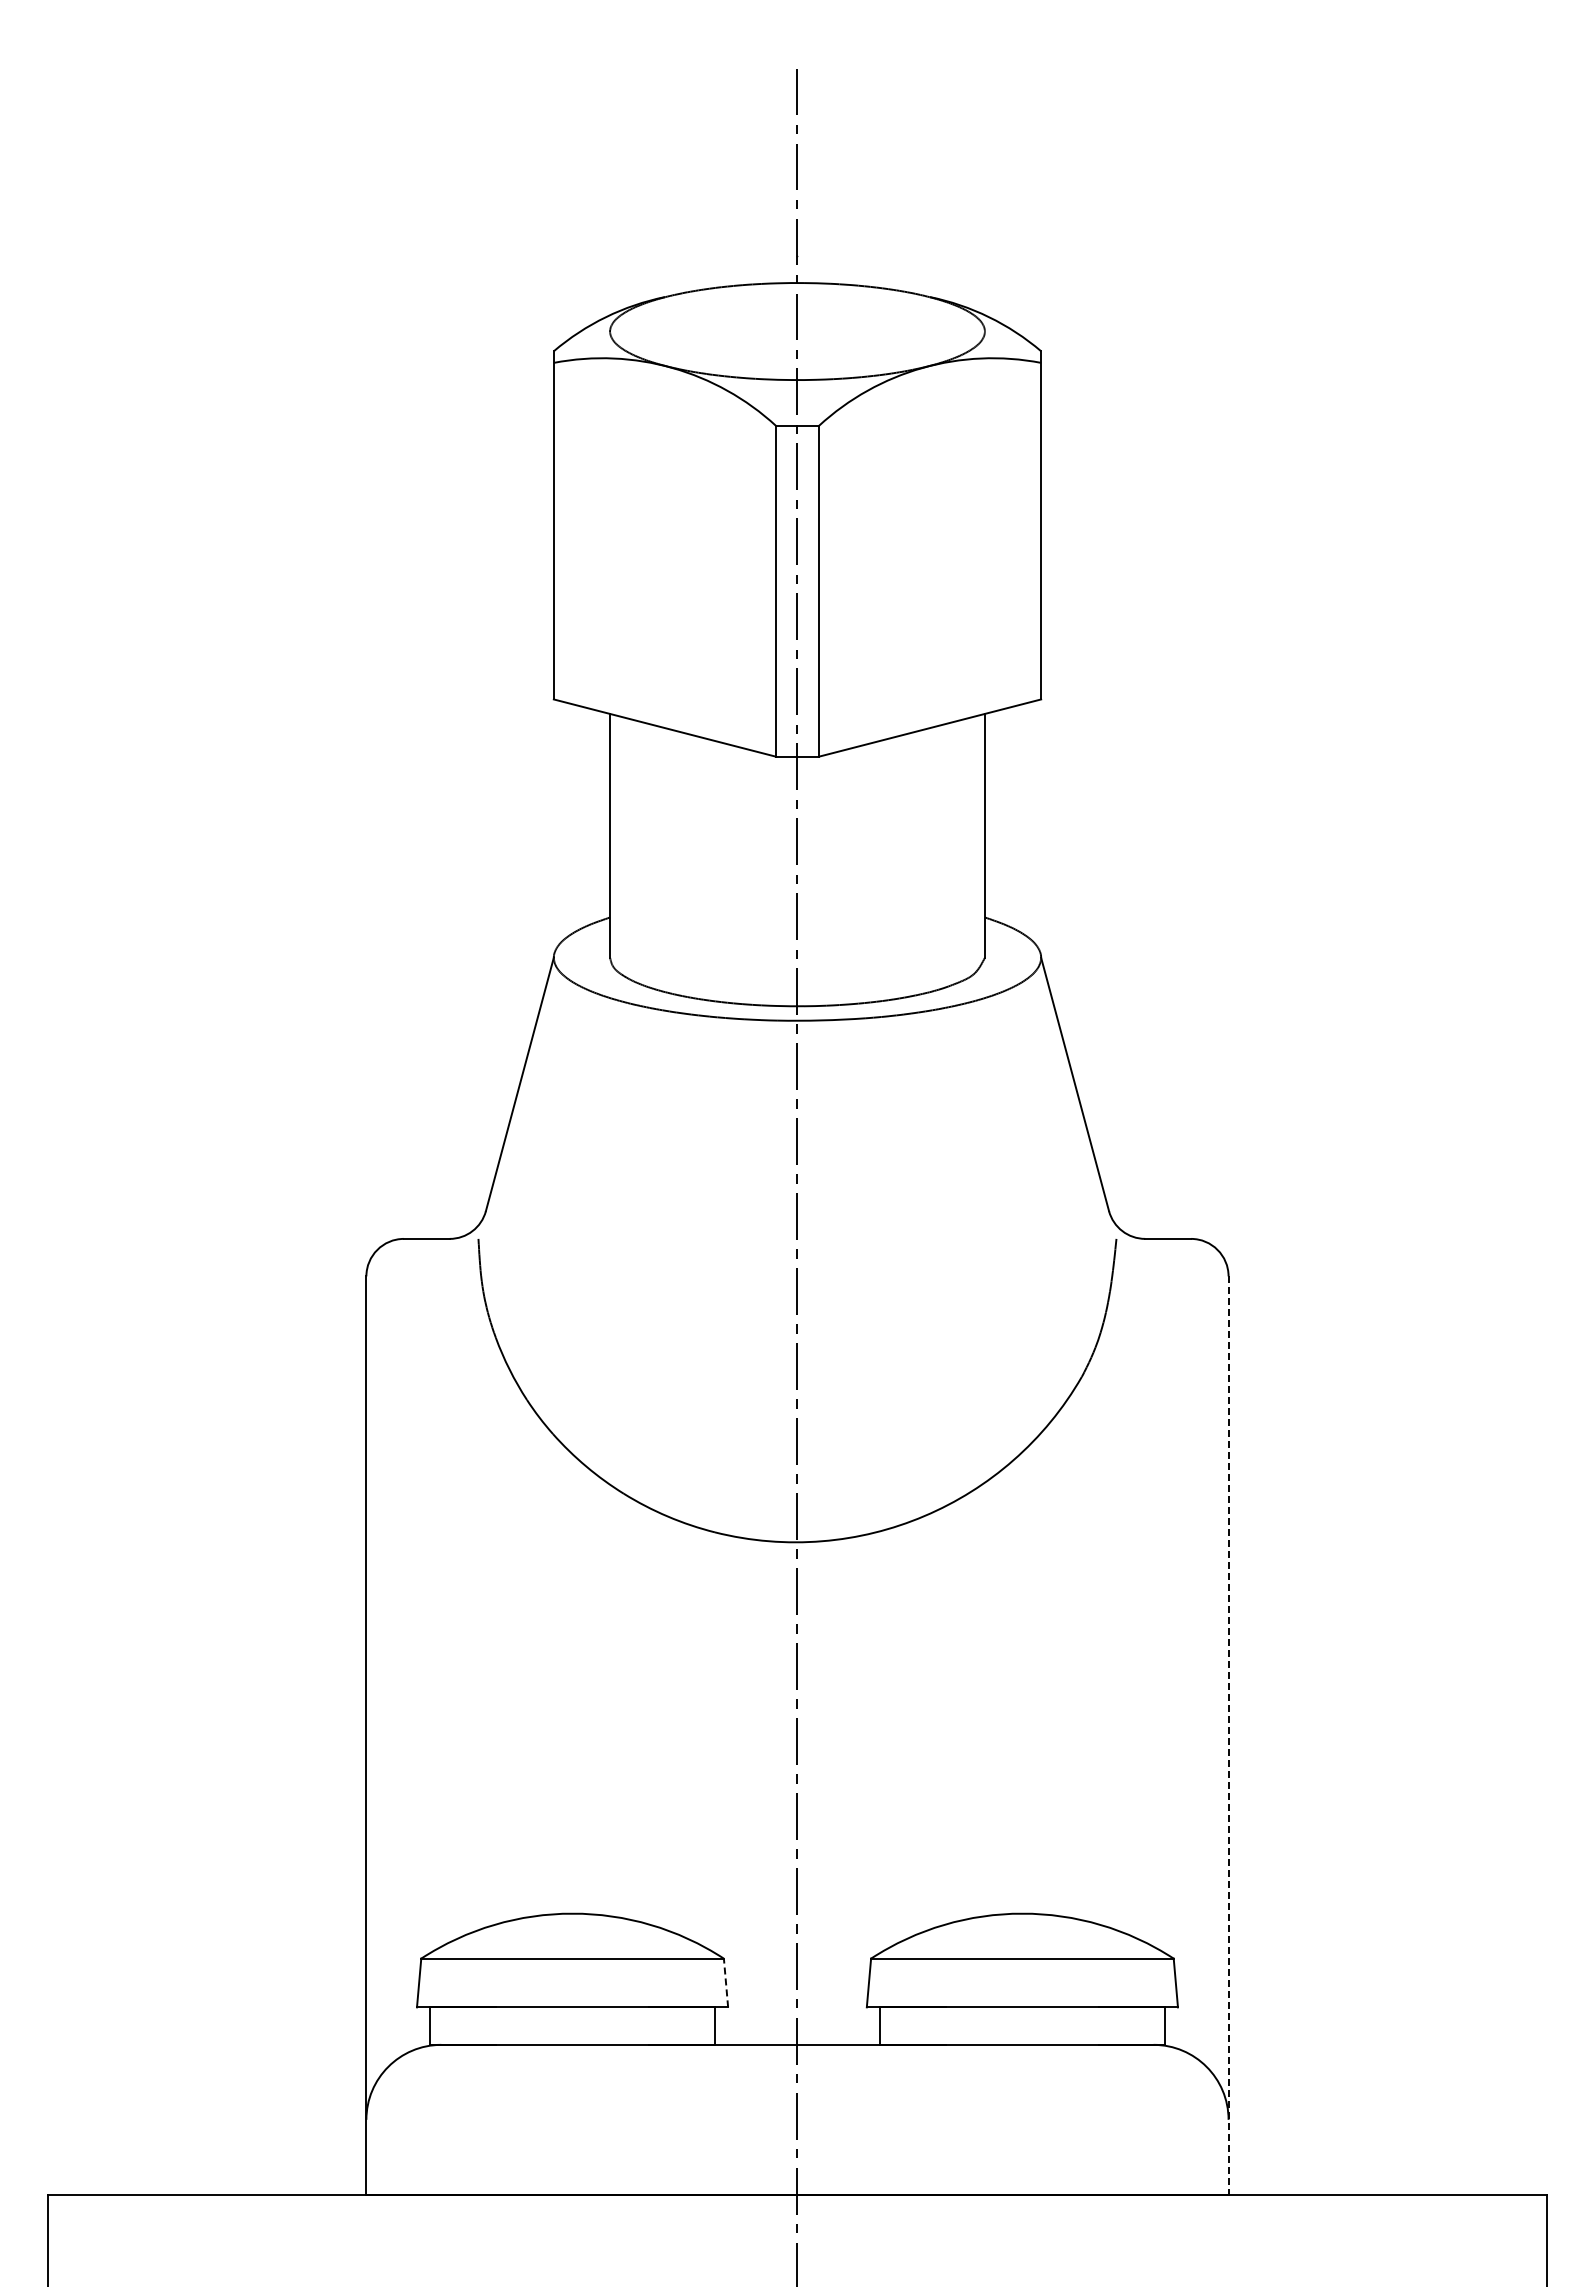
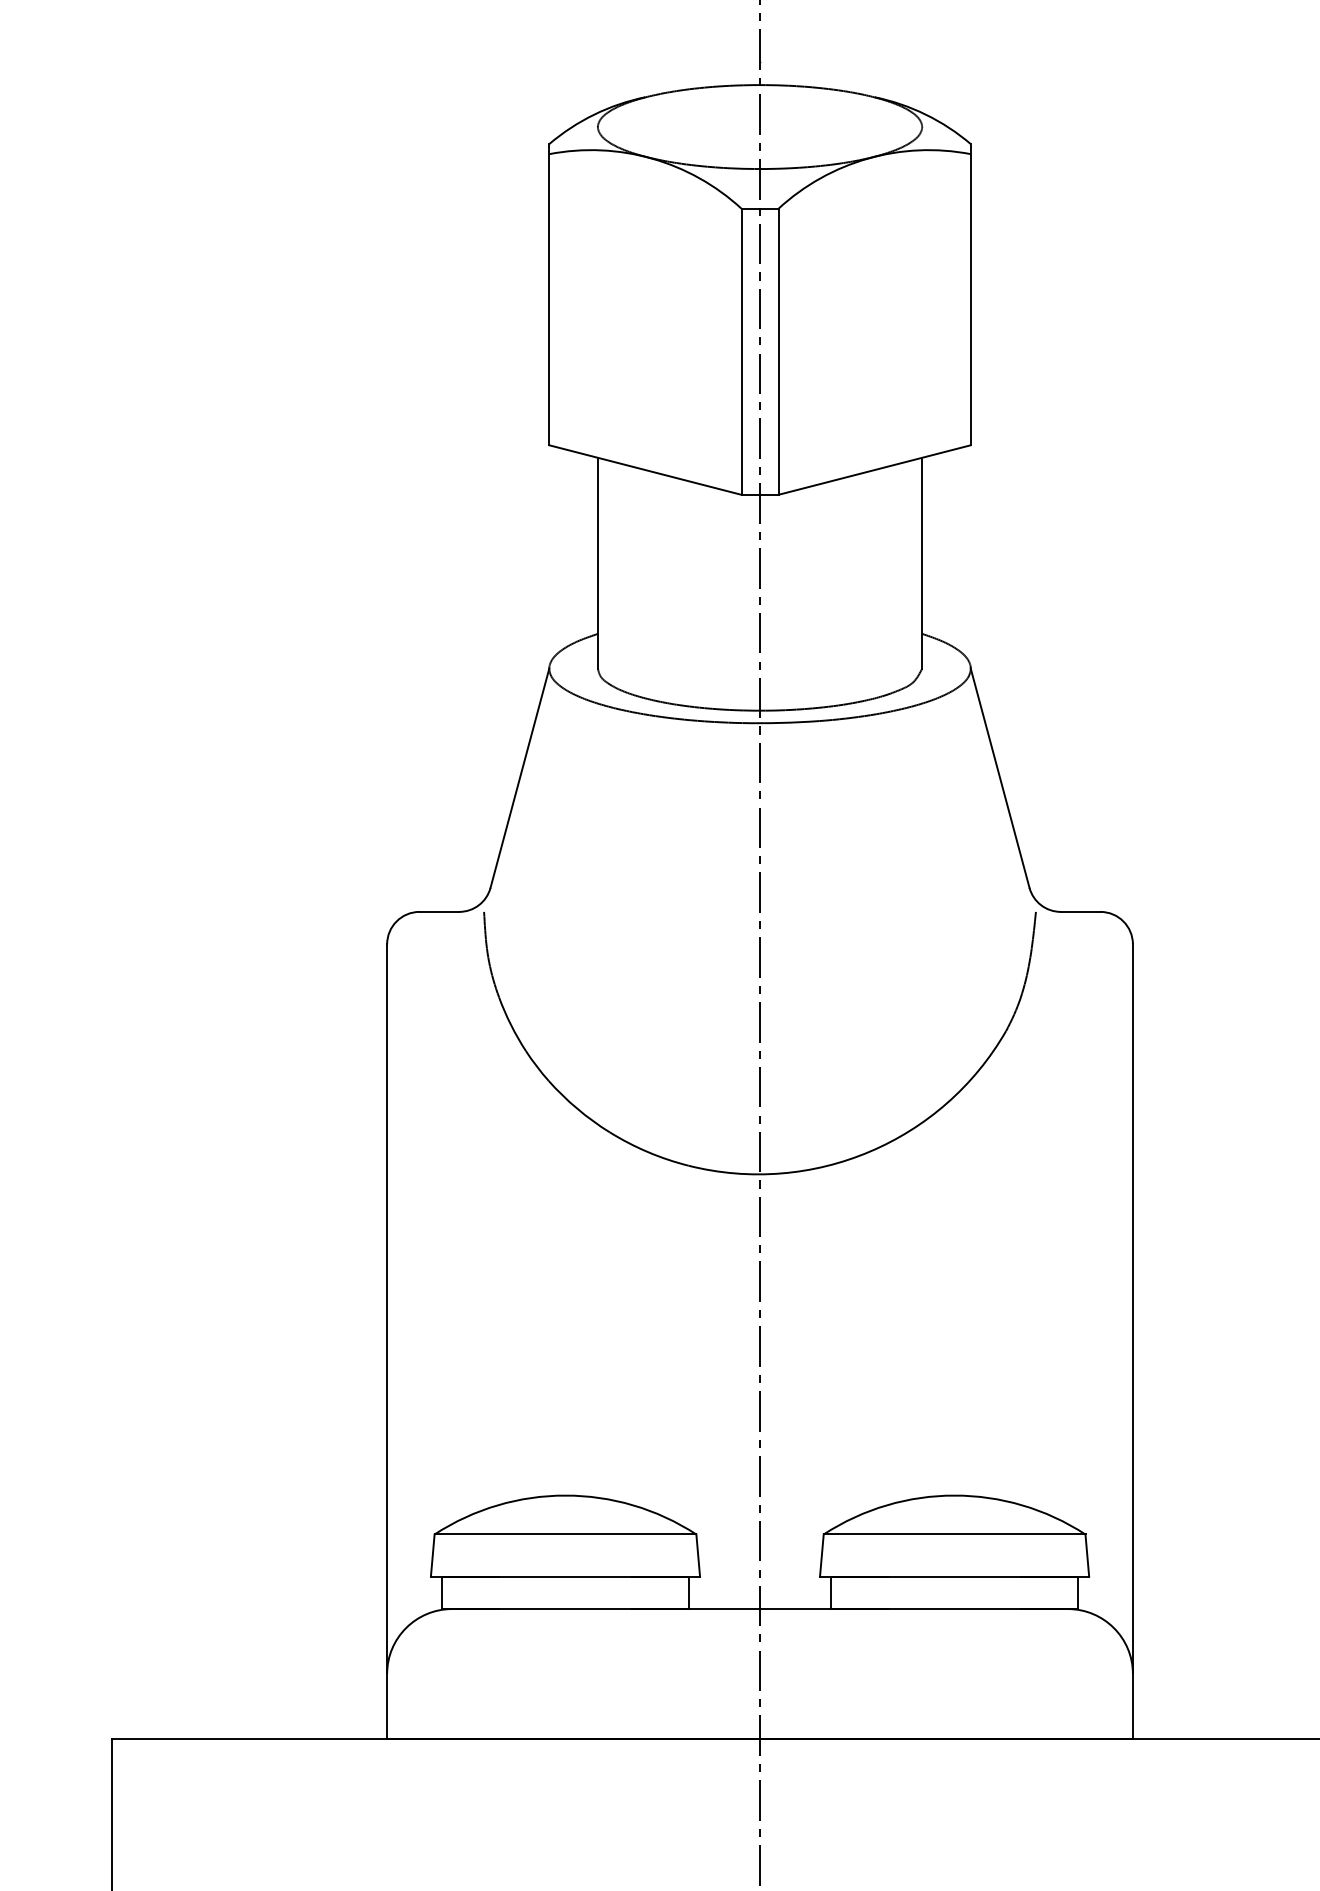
line: (1228, 1736) -> (1132, 1342), dashed -> solid
line: (725, 1982) -> (697, 1555), dashed -> solid

